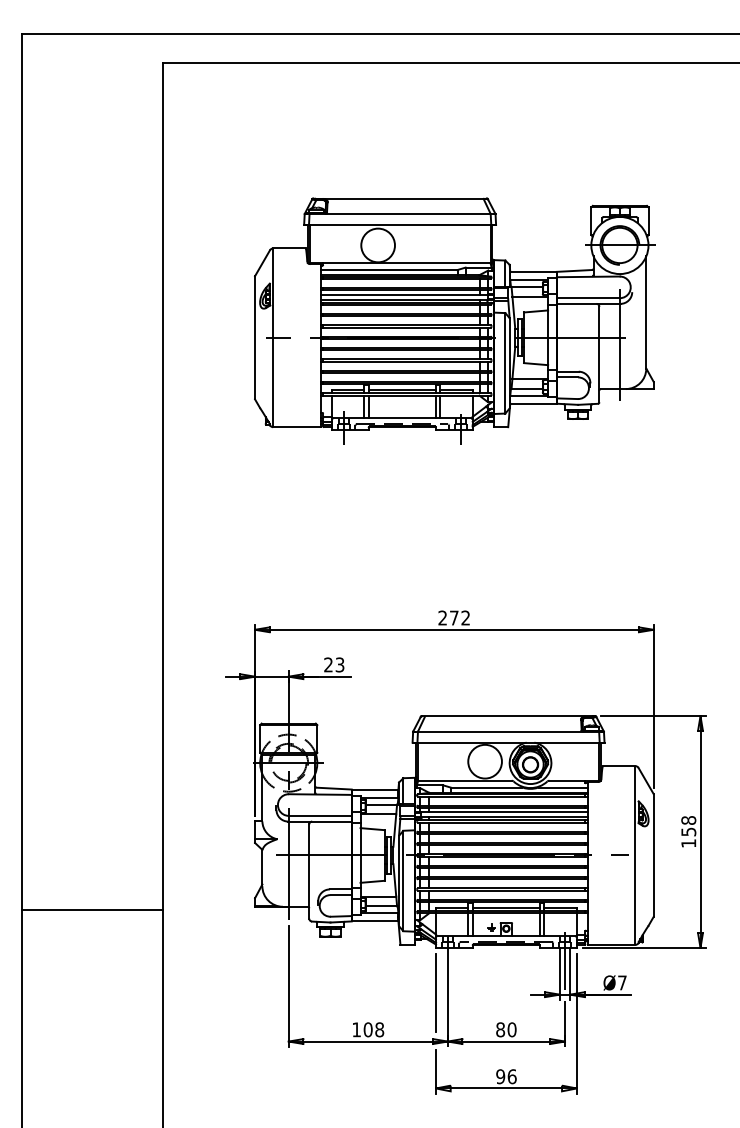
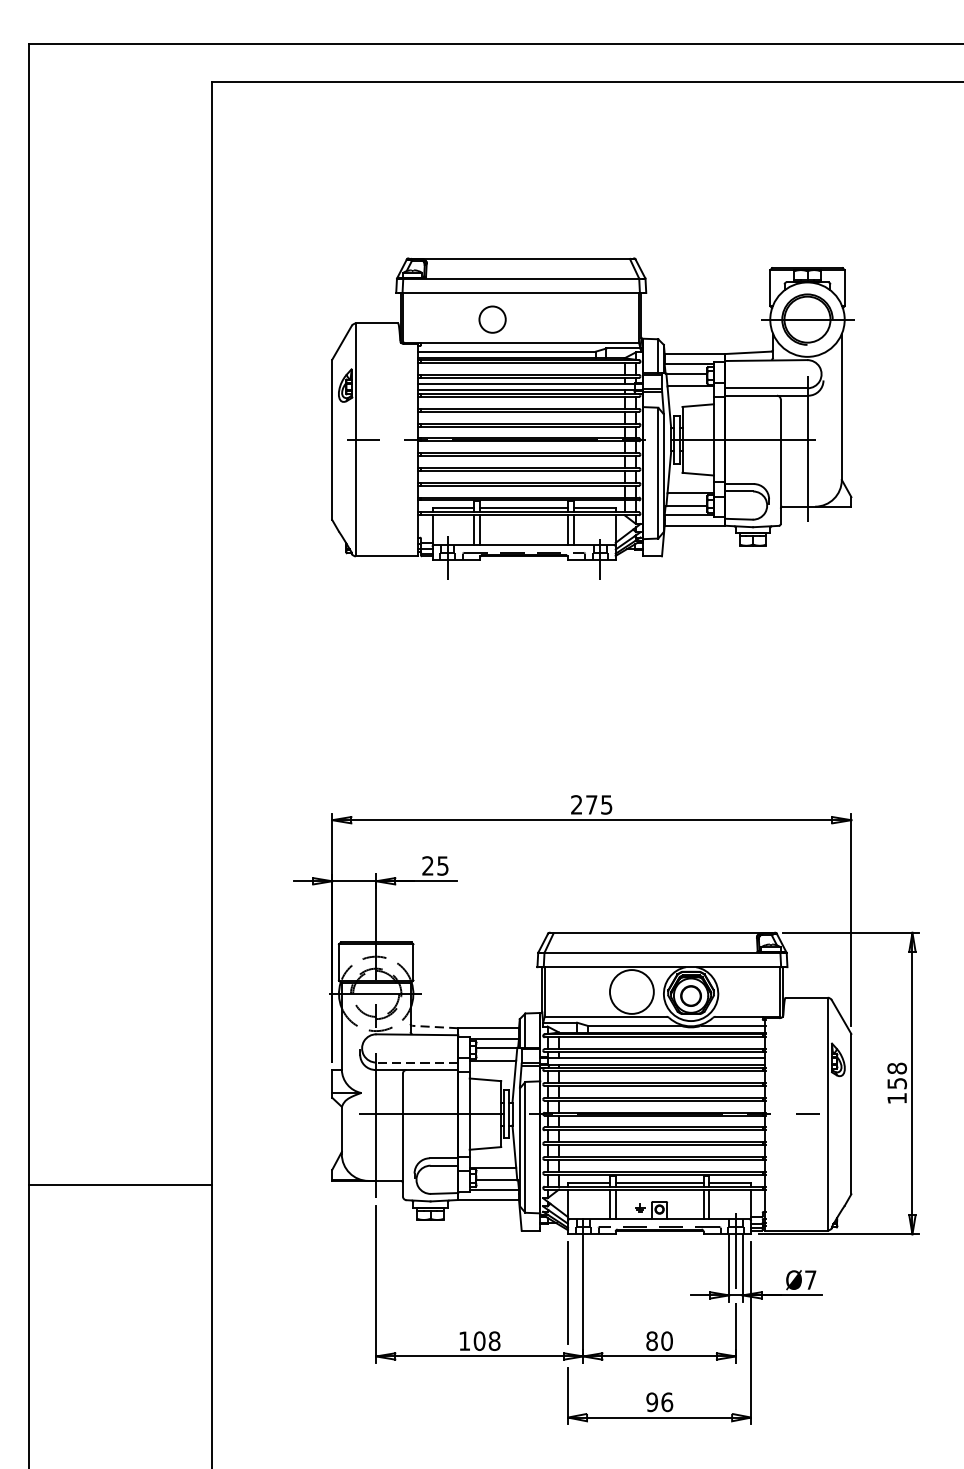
circle: (378, 245) -> (493, 319), size x0.6
text: (465, 617) -> (606, 804), 272 -> 275
text: (340, 664) -> (443, 865), 23 -> 25
line: (334, 788) -> (435, 1026), solid -> dashed
line: (320, 815) -> (417, 1062), solid -> dashed

